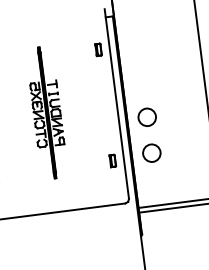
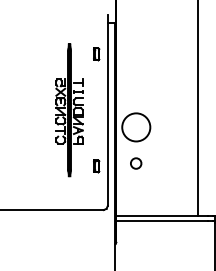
part: (47, 113) -> (69, 110), moved
circle: (147, 117) -> (136, 127), size x1.6
circle: (151, 153) -> (135, 163), size x0.6

